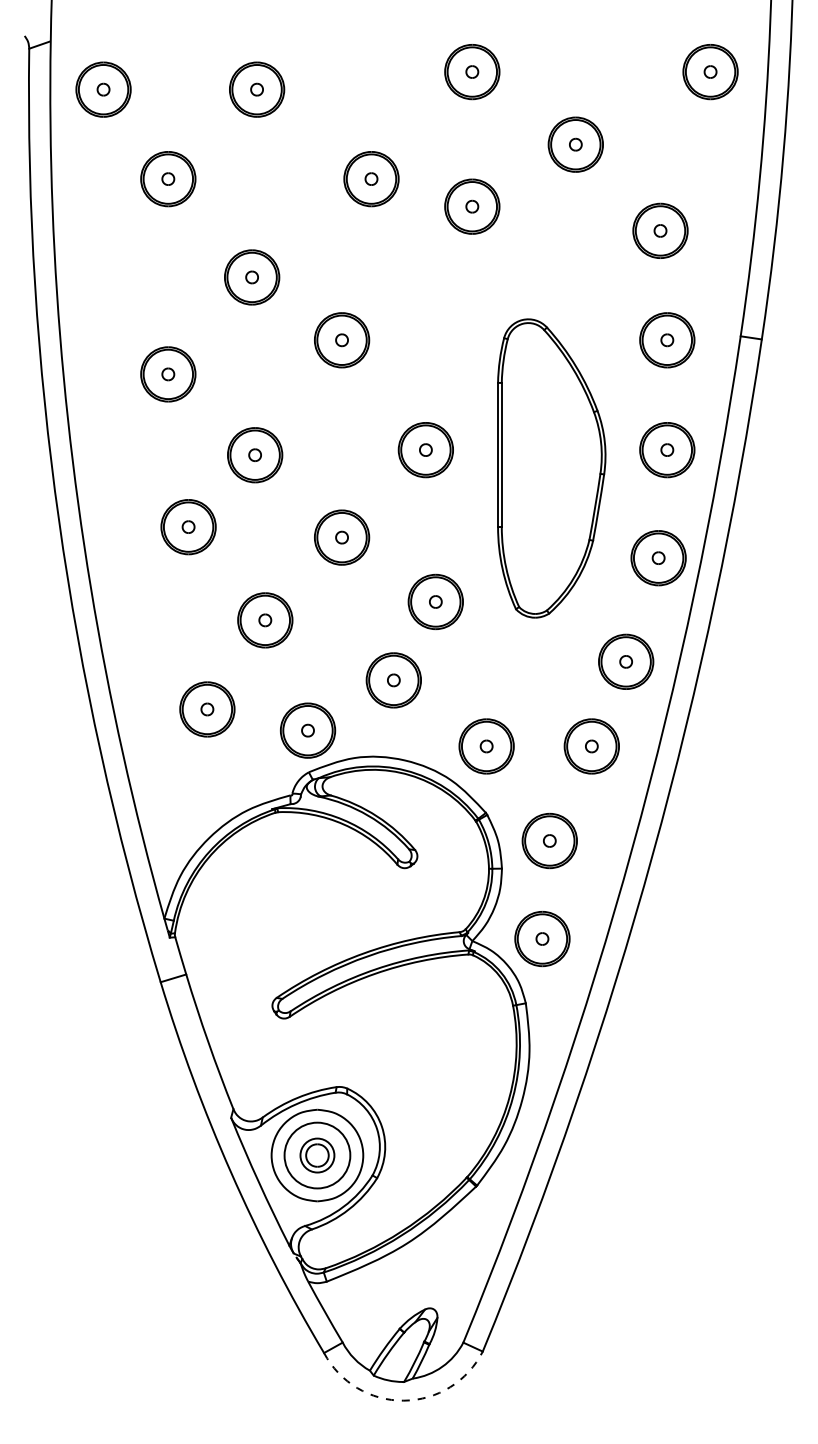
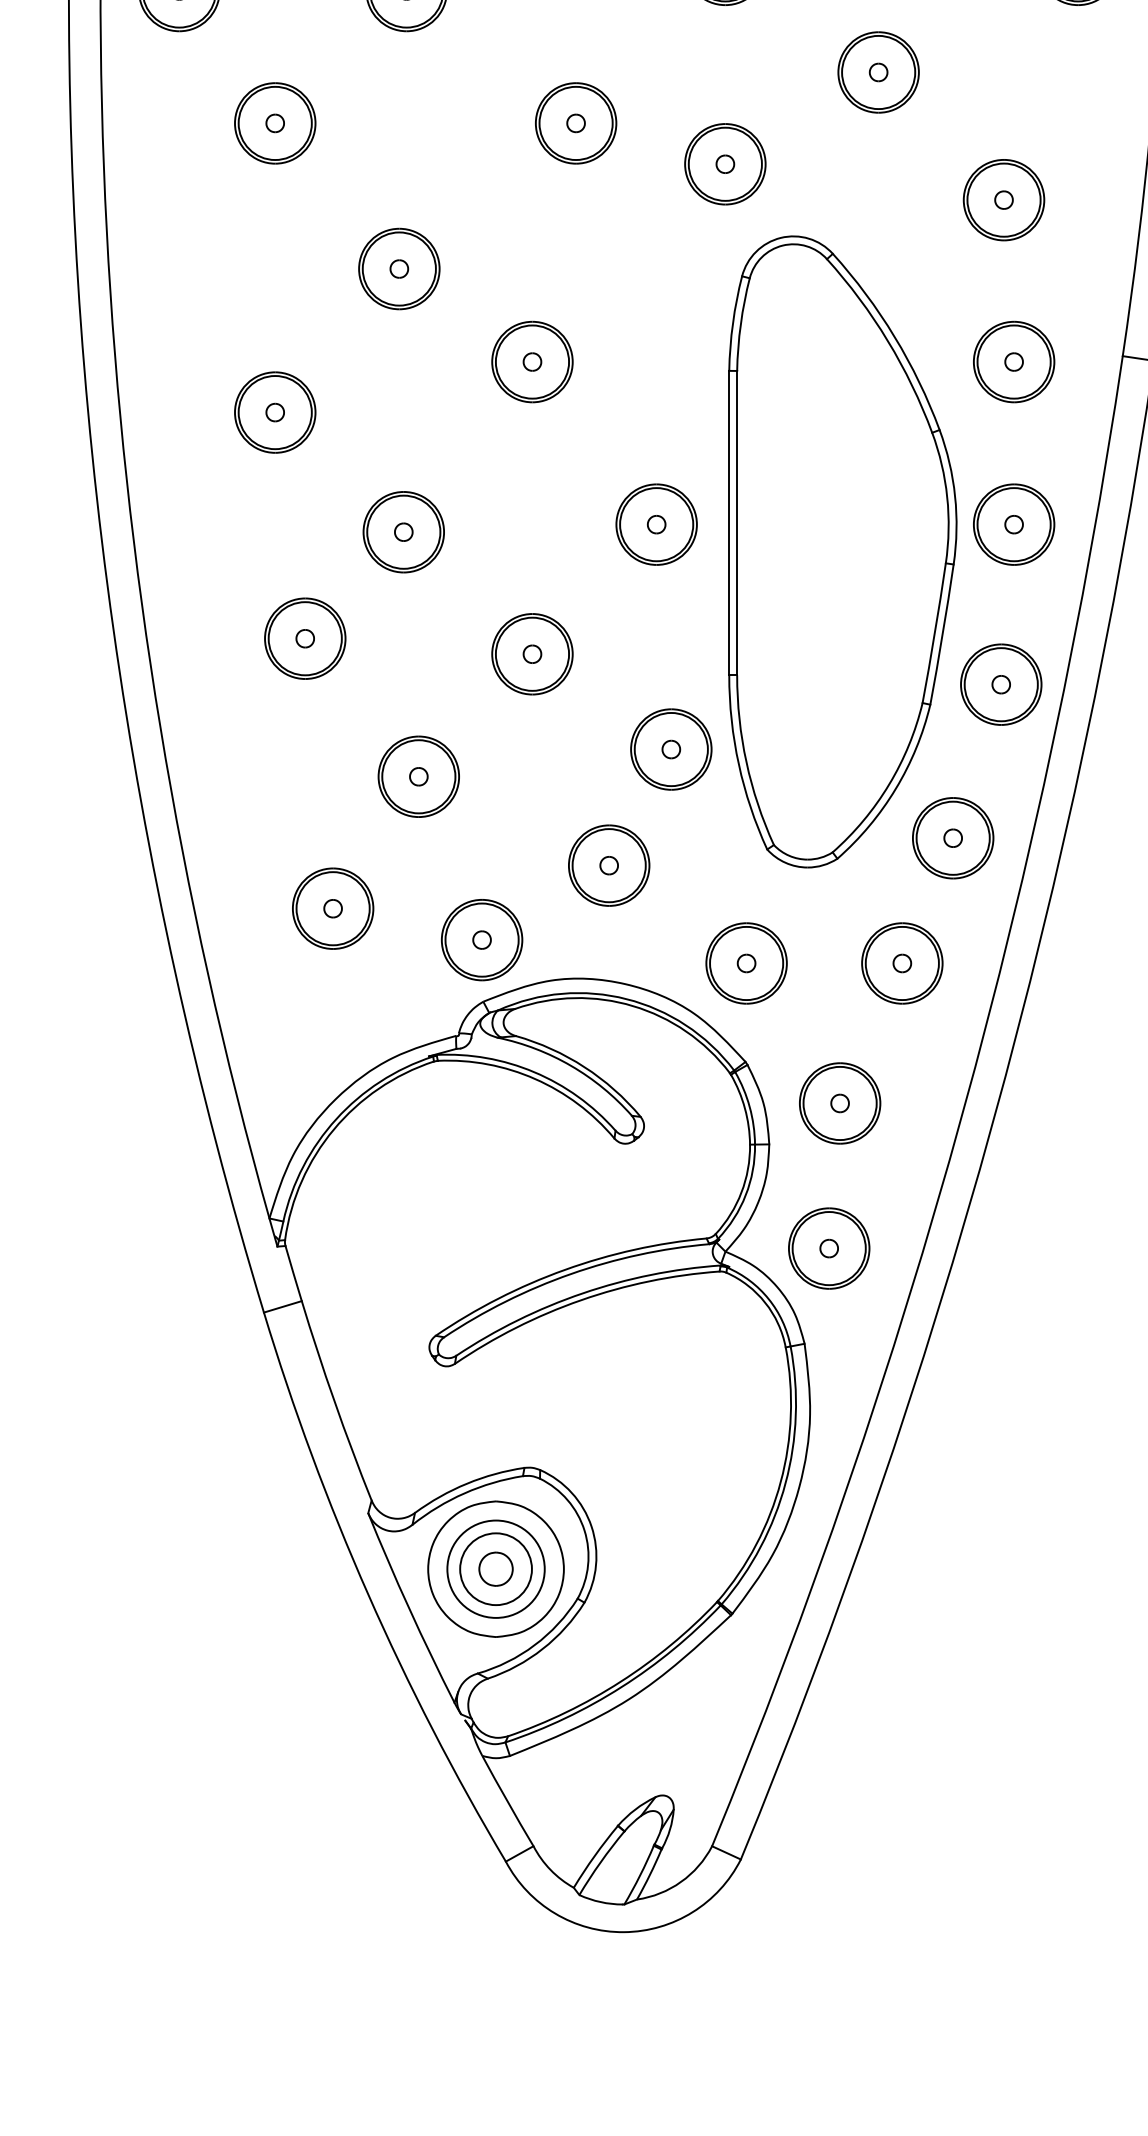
part: (551, 468) -> (842, 551), size x1.43
circle: (317, 1155) -> (496, 1569), size x1.43
arc: (403, 1400) -> (623, 1931), dashed -> solid

